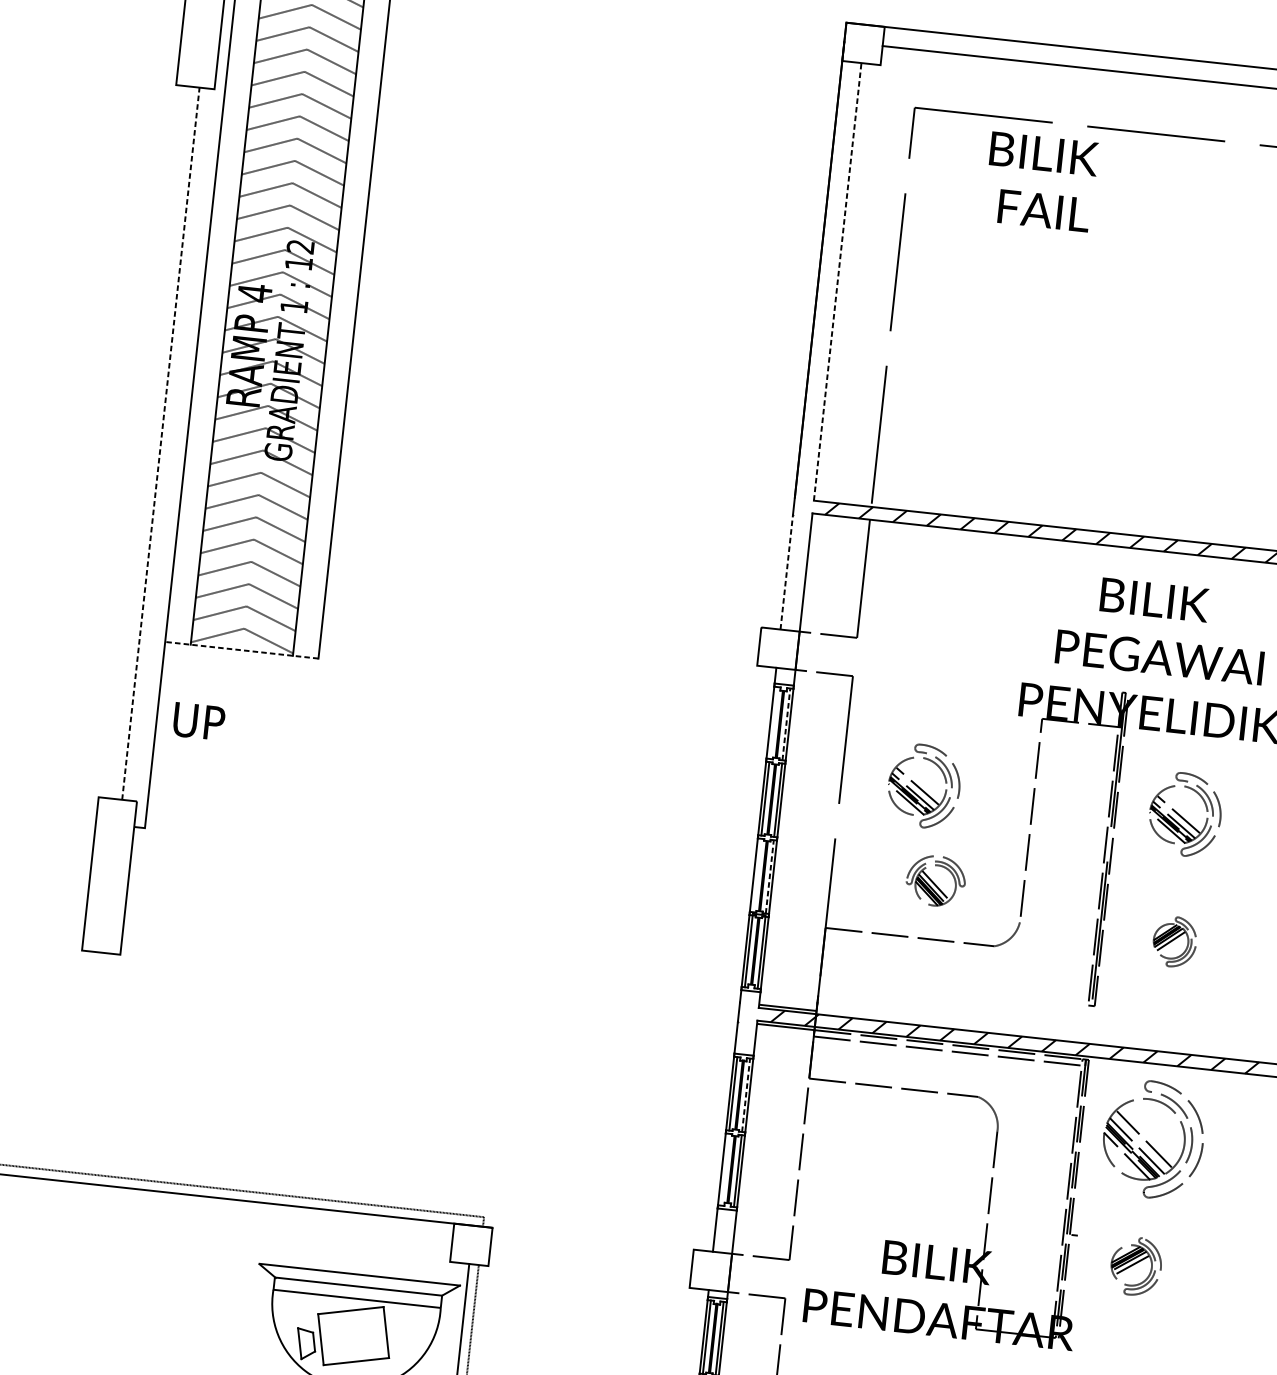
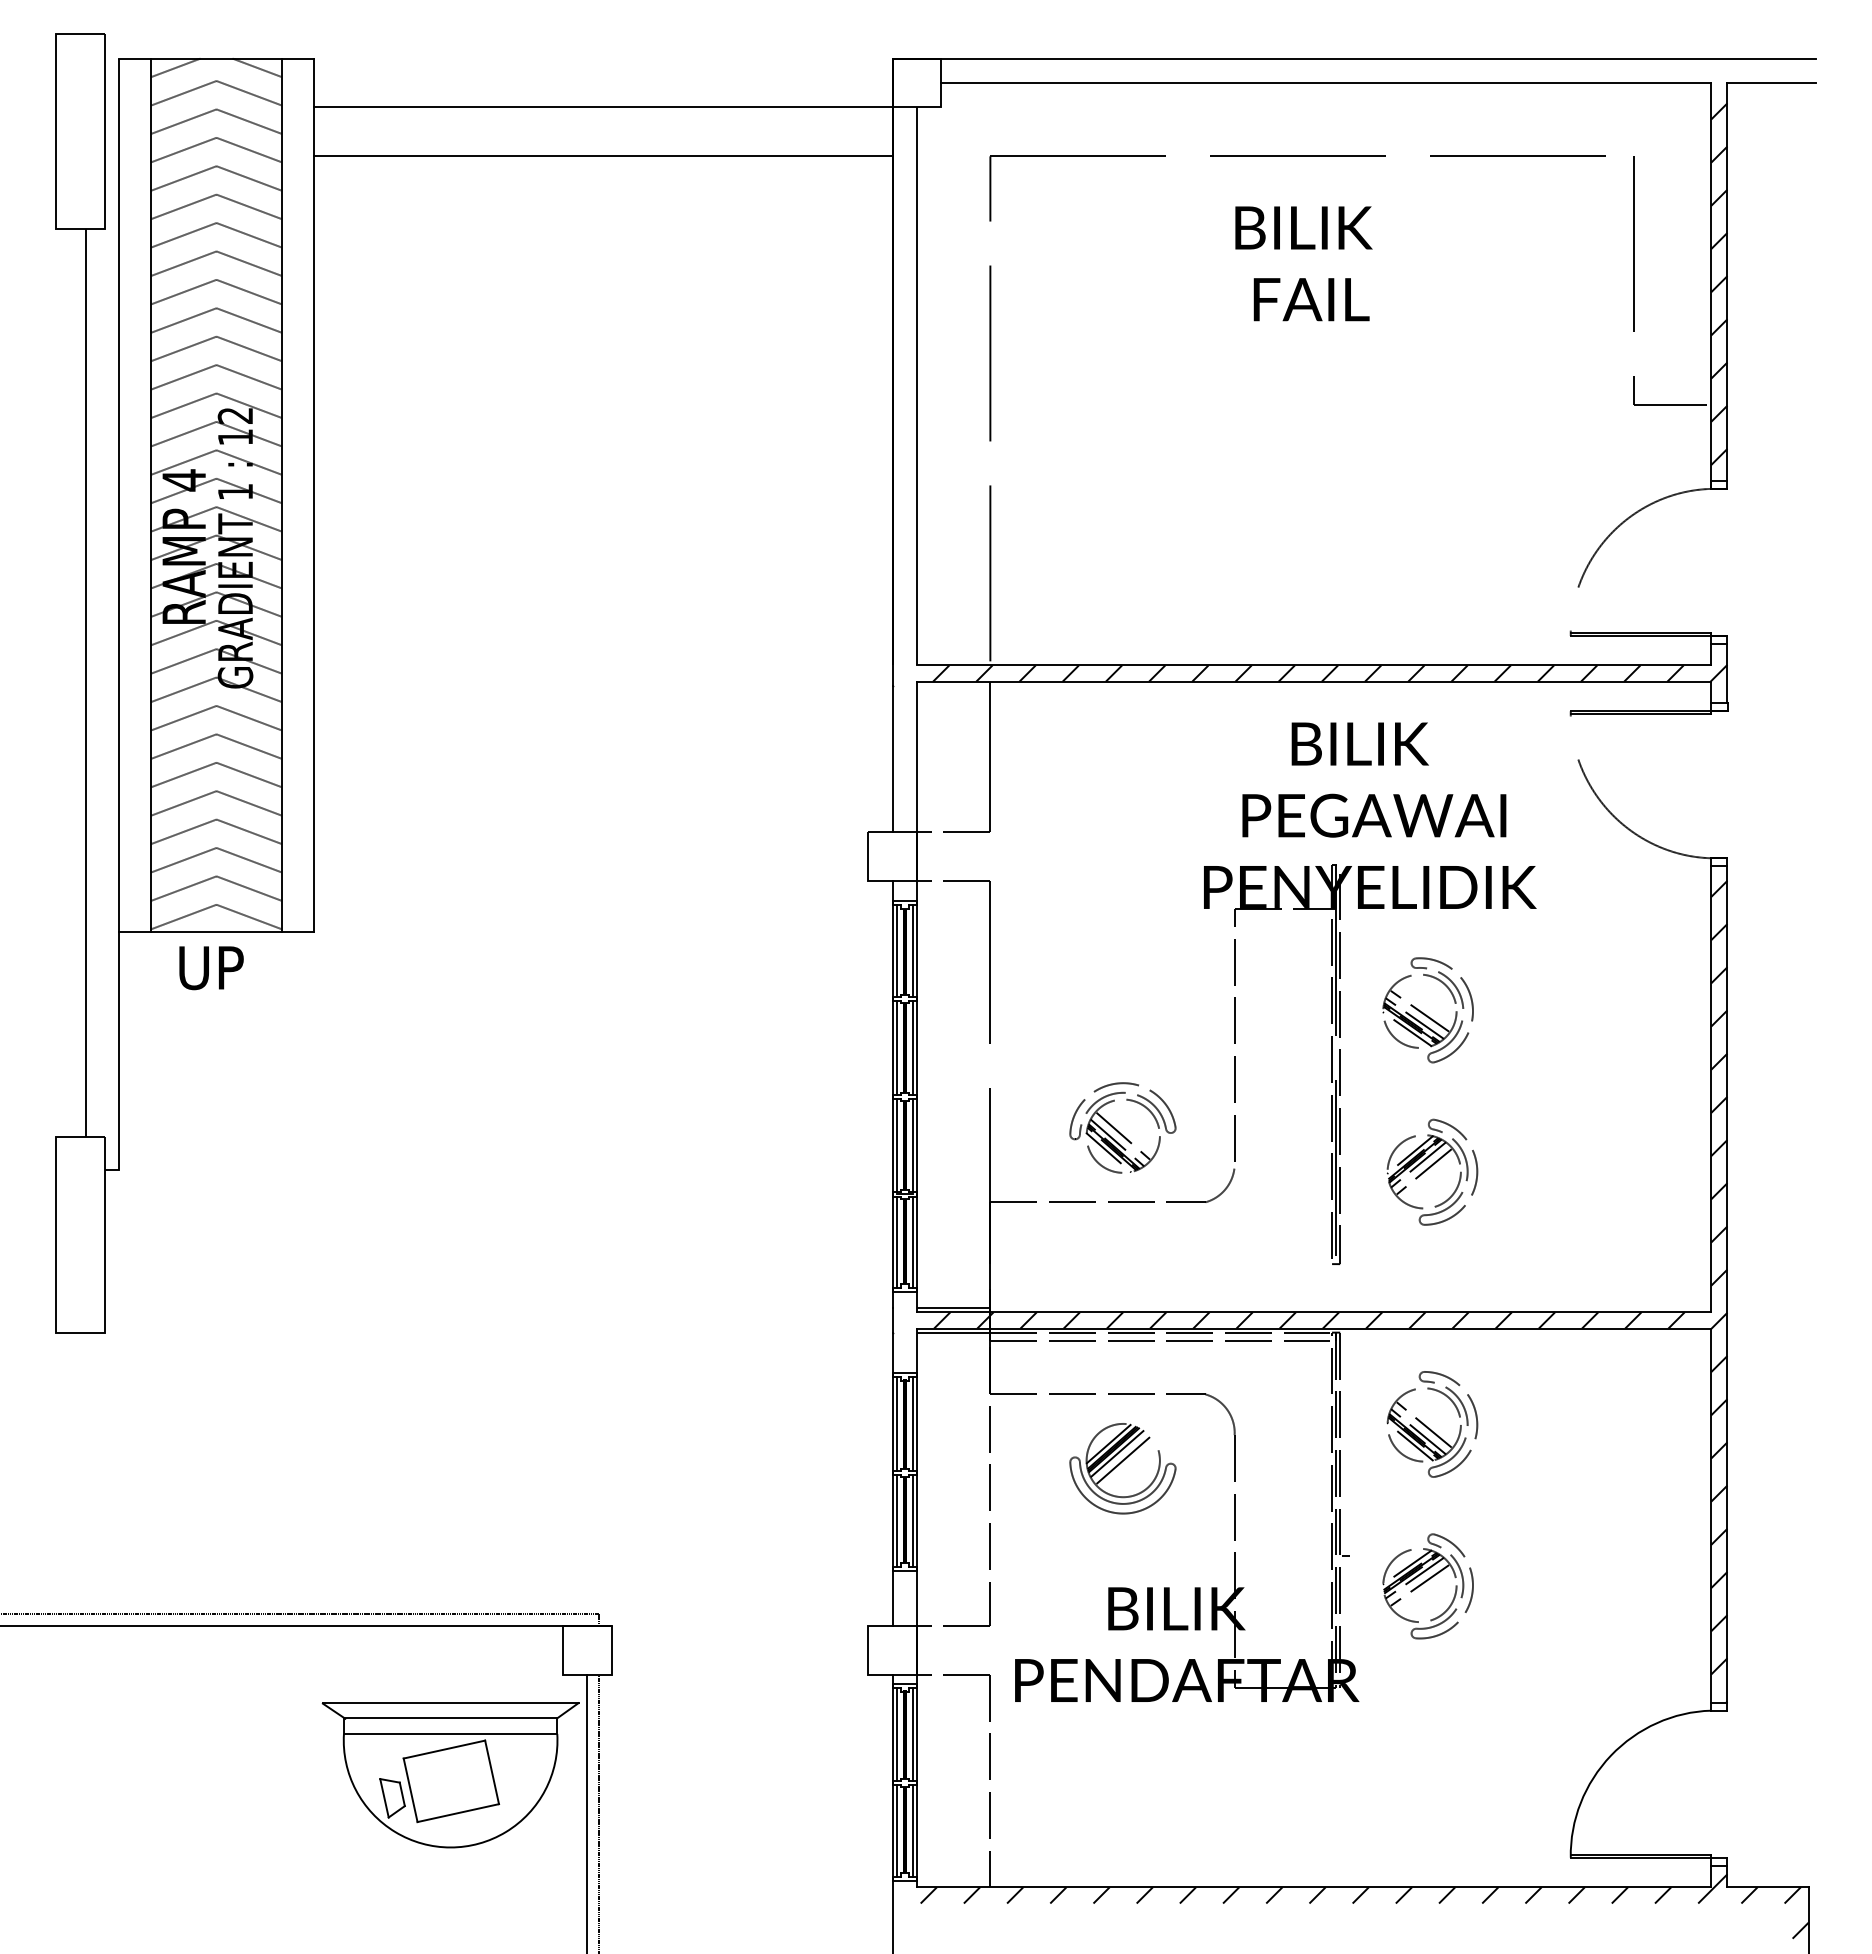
line: (615, 36) -> (603, 107), added
line: (611, 74) -> (603, 156), added
text: (1040, 181) -> (1303, 263), moved
line: (838, 281) -> (917, 385), dashed -> solid
line: (161, 443) -> (86, 682), dashed -> solid
line: (786, 571) -> (892, 758), dashed -> solid
line: (241, 650) -> (216, 932), dashed -> solid
text: (199, 721) -> (211, 968), moved
line: (773, 722) -> (896, 950), added
line: (785, 724) -> (912, 951), dashed -> solid
part: (923, 786) -> (1094, 1010), removed
line: (756, 875) -> (896, 1145), added
line: (769, 876) -> (912, 1145), dashed -> solid
part: (935, 880) -> (1122, 1127), size x1.43
part: (1175, 941) -> (1432, 1171), size x1.67
line: (745, 1095) -> (912, 1424), dashed -> solid
part: (1153, 1139) -> (1432, 1424), size x0.71
part: (906, 1147) -> (1122, 1468), added
line: (724, 1169) -> (896, 1520), added
part: (1135, 1266) -> (1427, 1586), size x1.43

